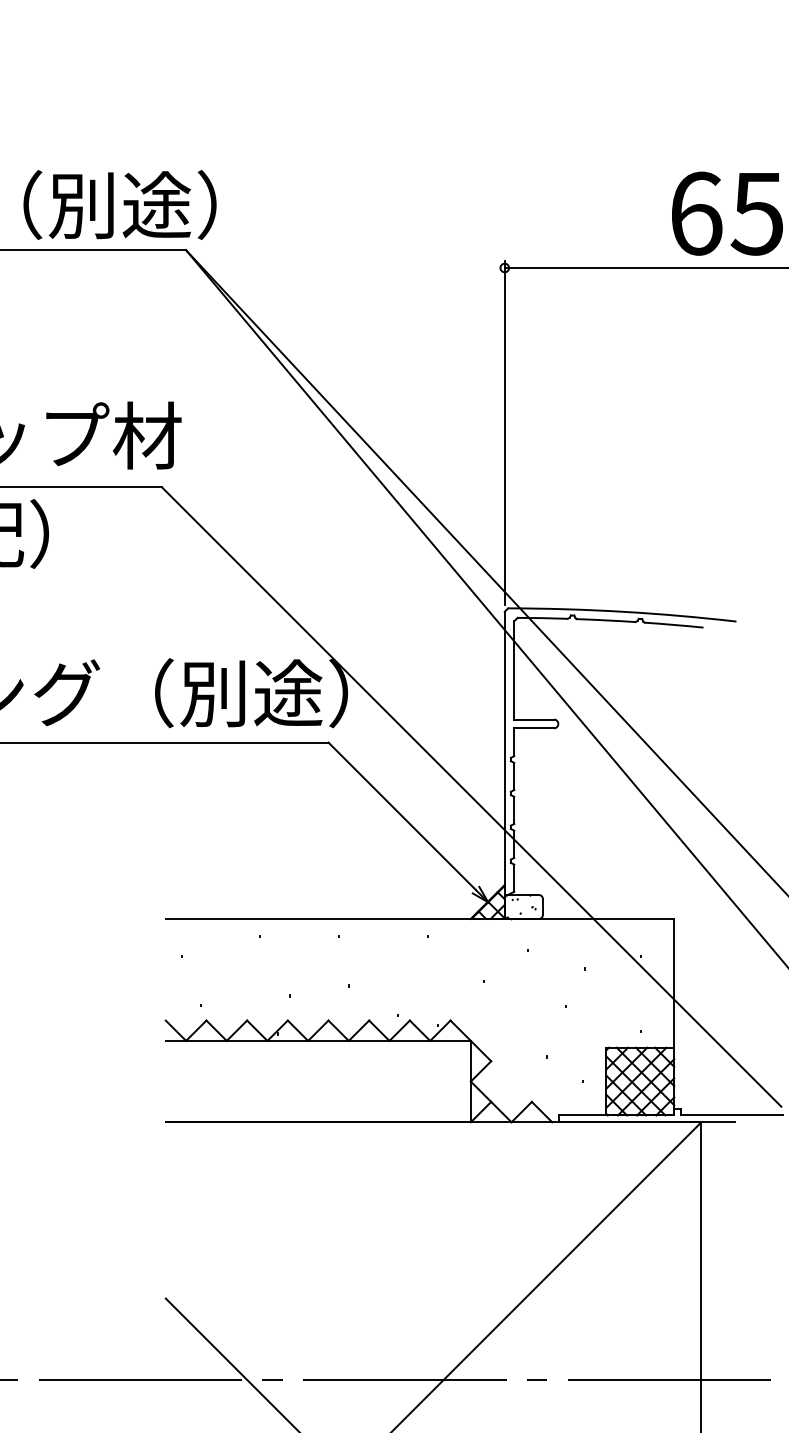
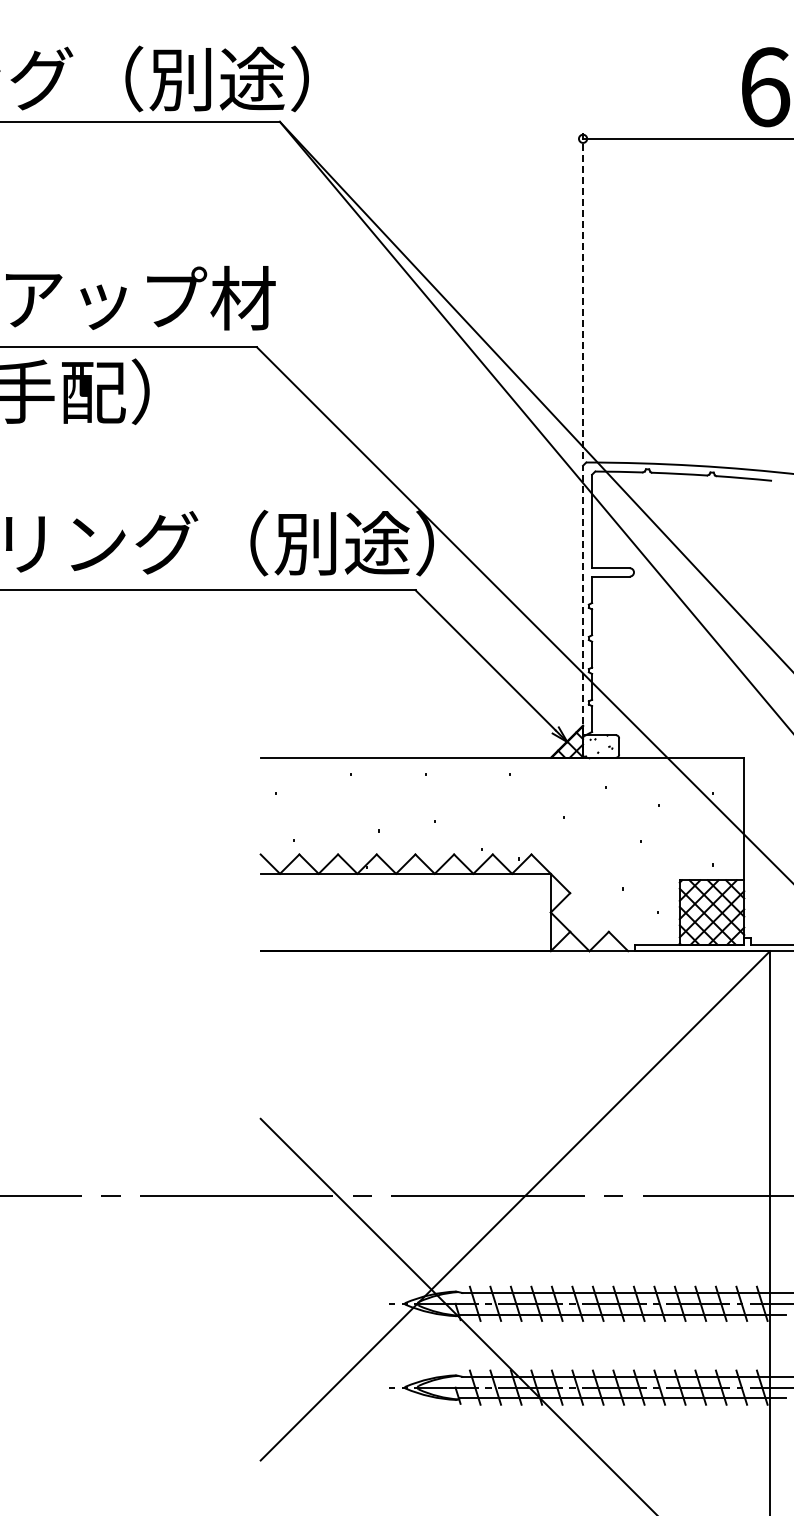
line: (505, 432) -> (583, 295), solid -> dashed
line: (505, 753) -> (583, 600), solid -> dashed

